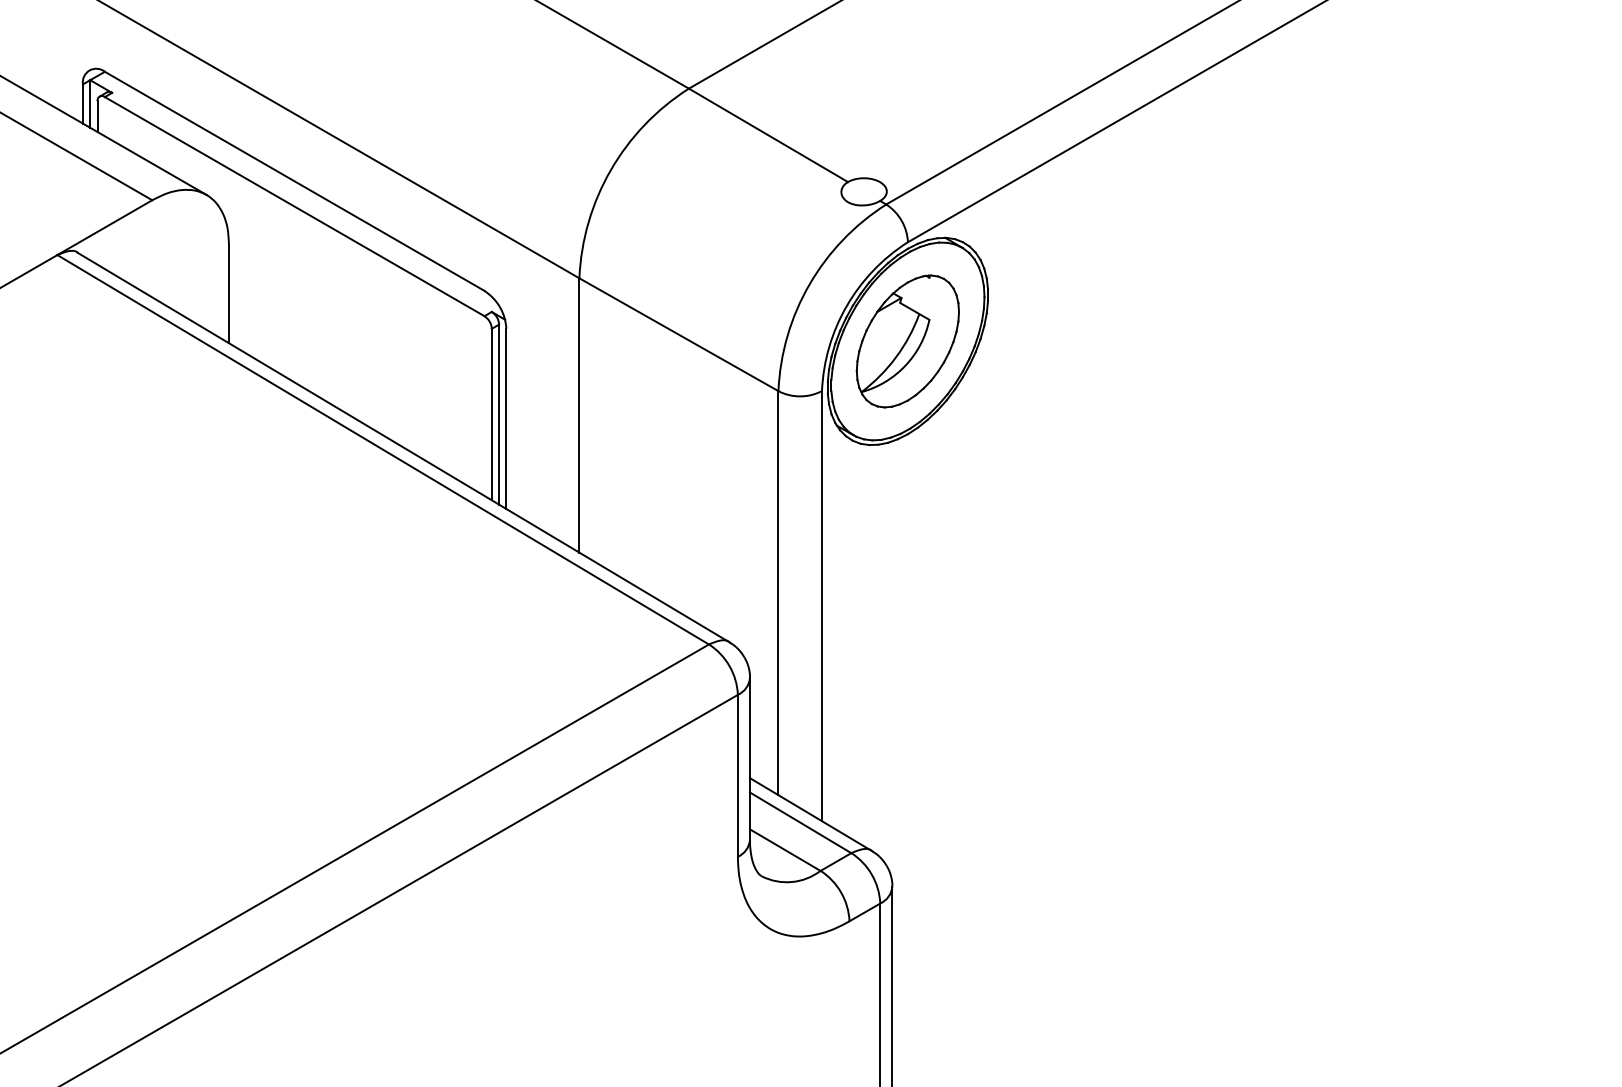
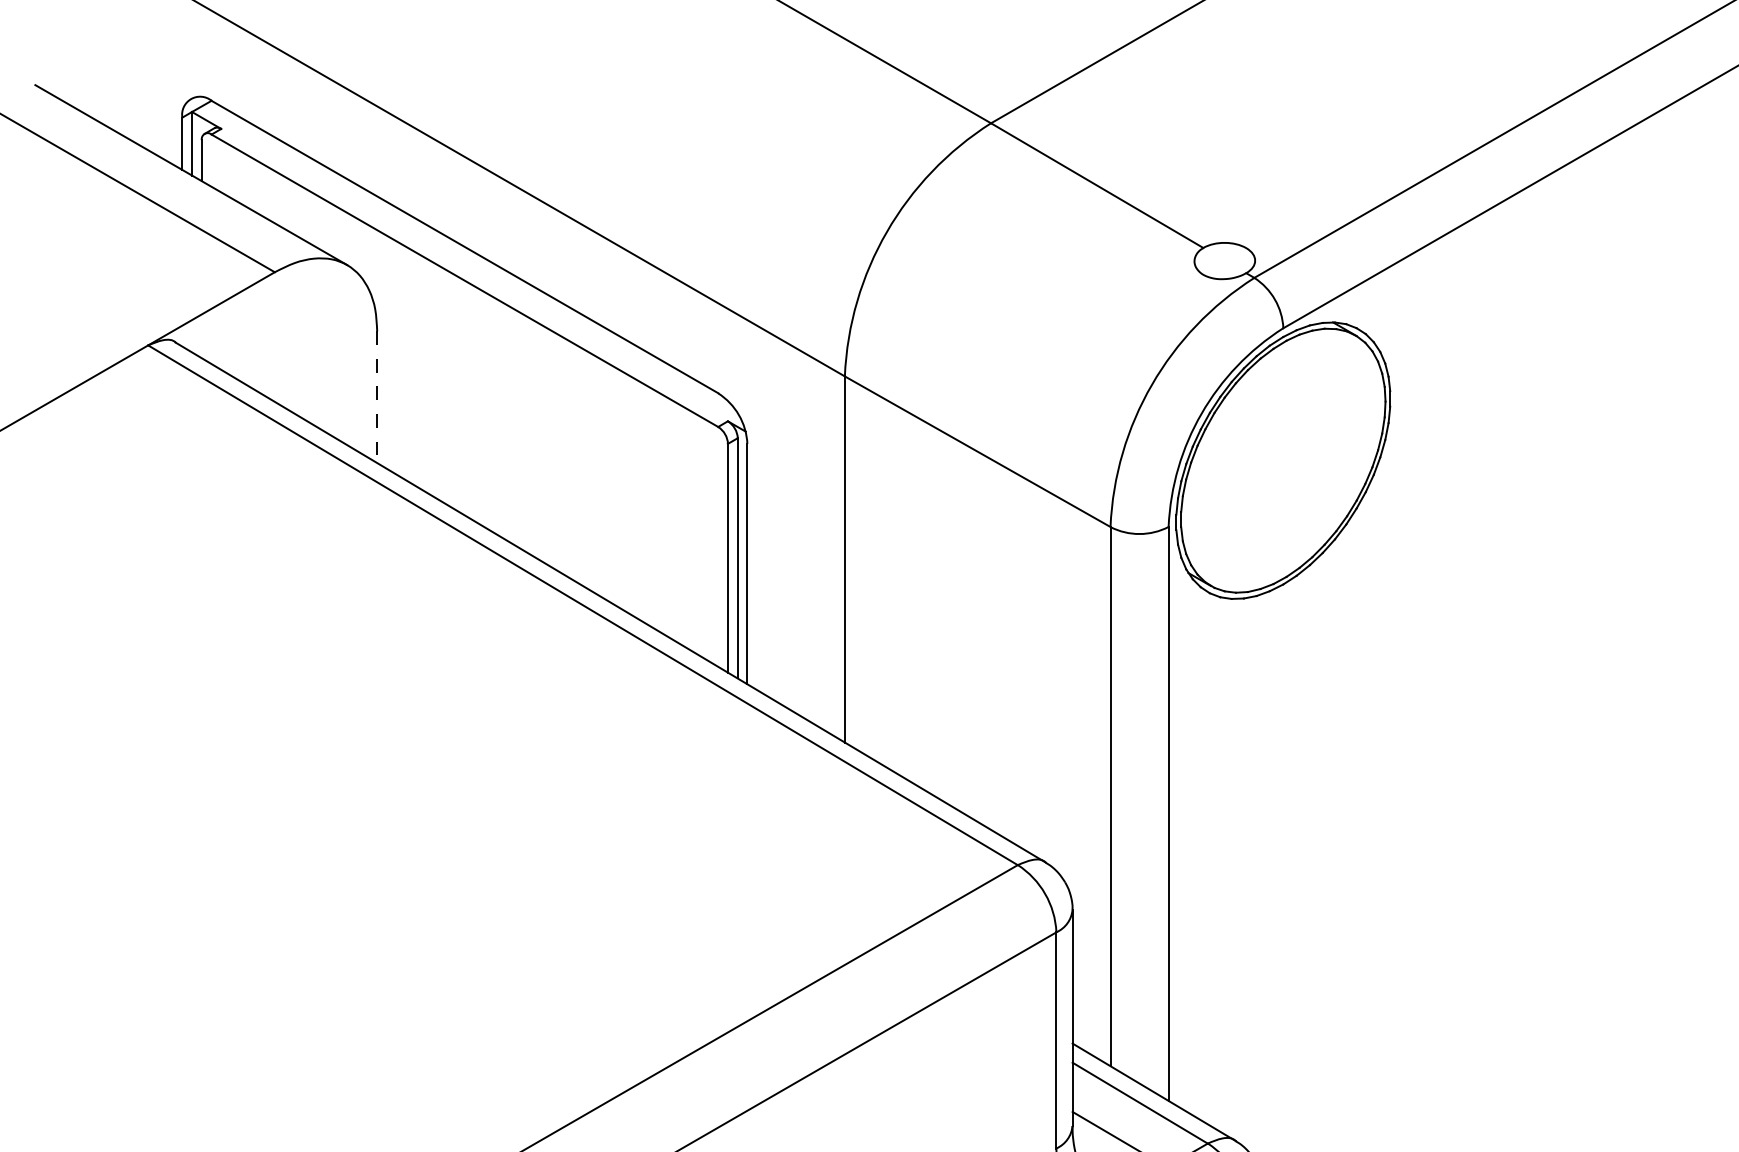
line: (229, 294) -> (377, 398), solid -> dashed
part: (907, 341) -> (1282, 460), removed

